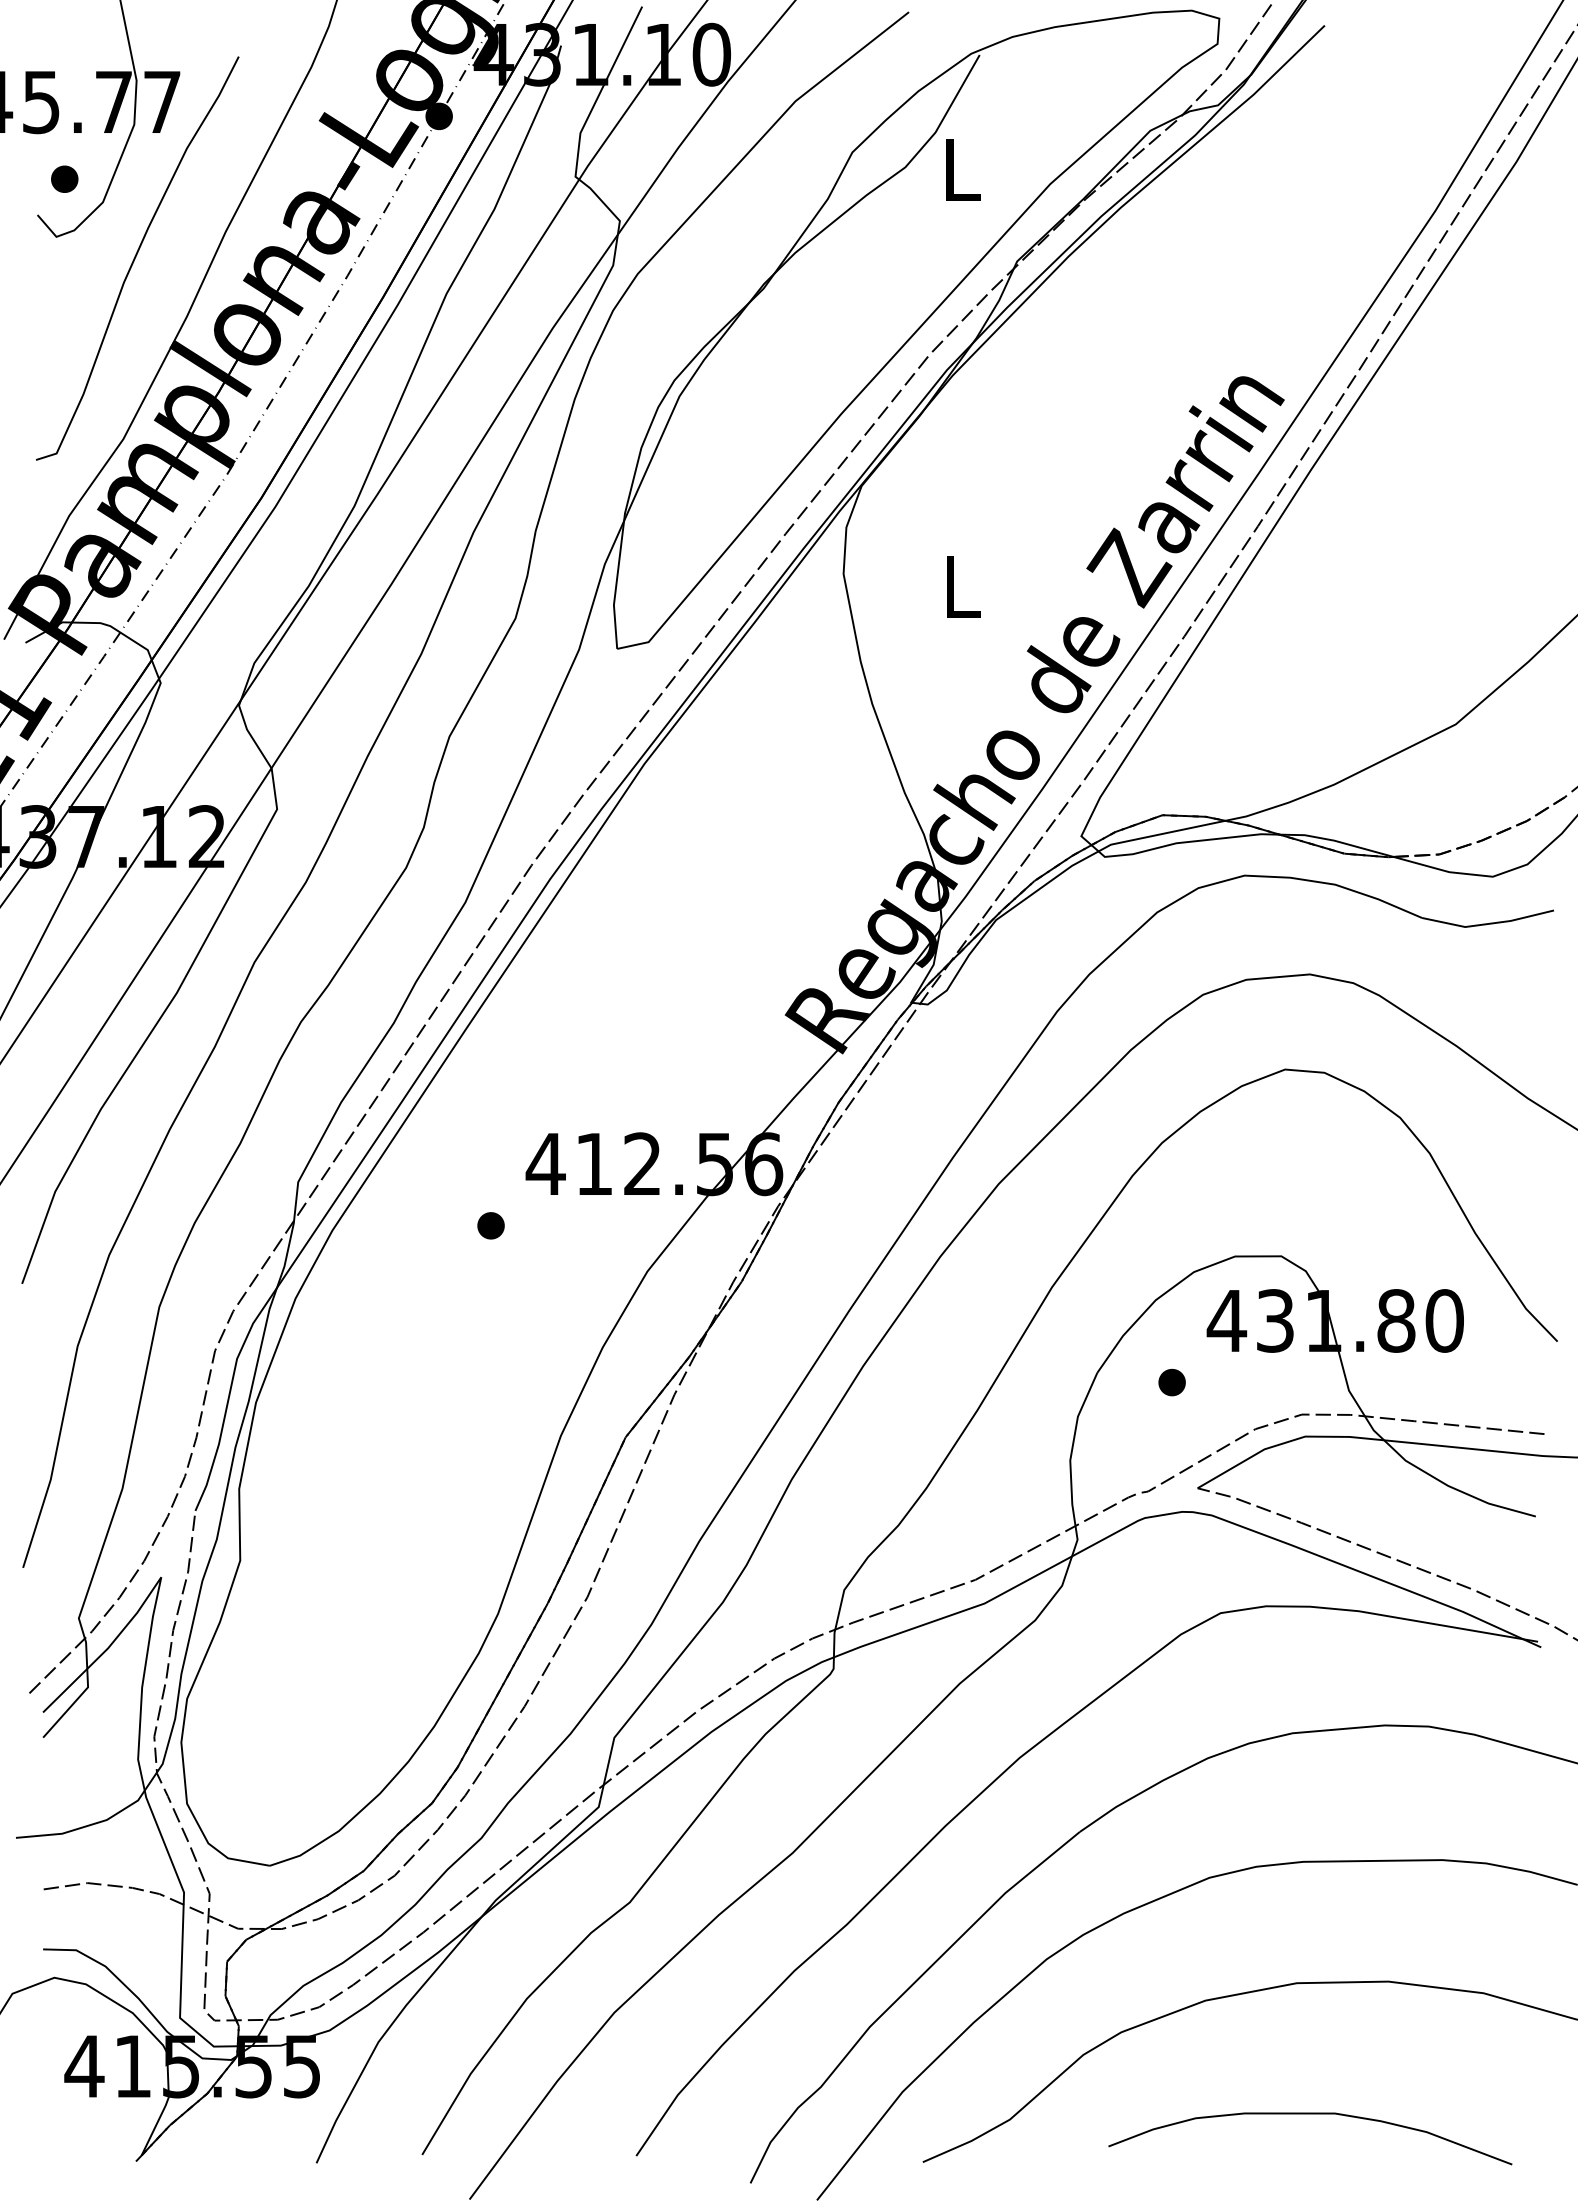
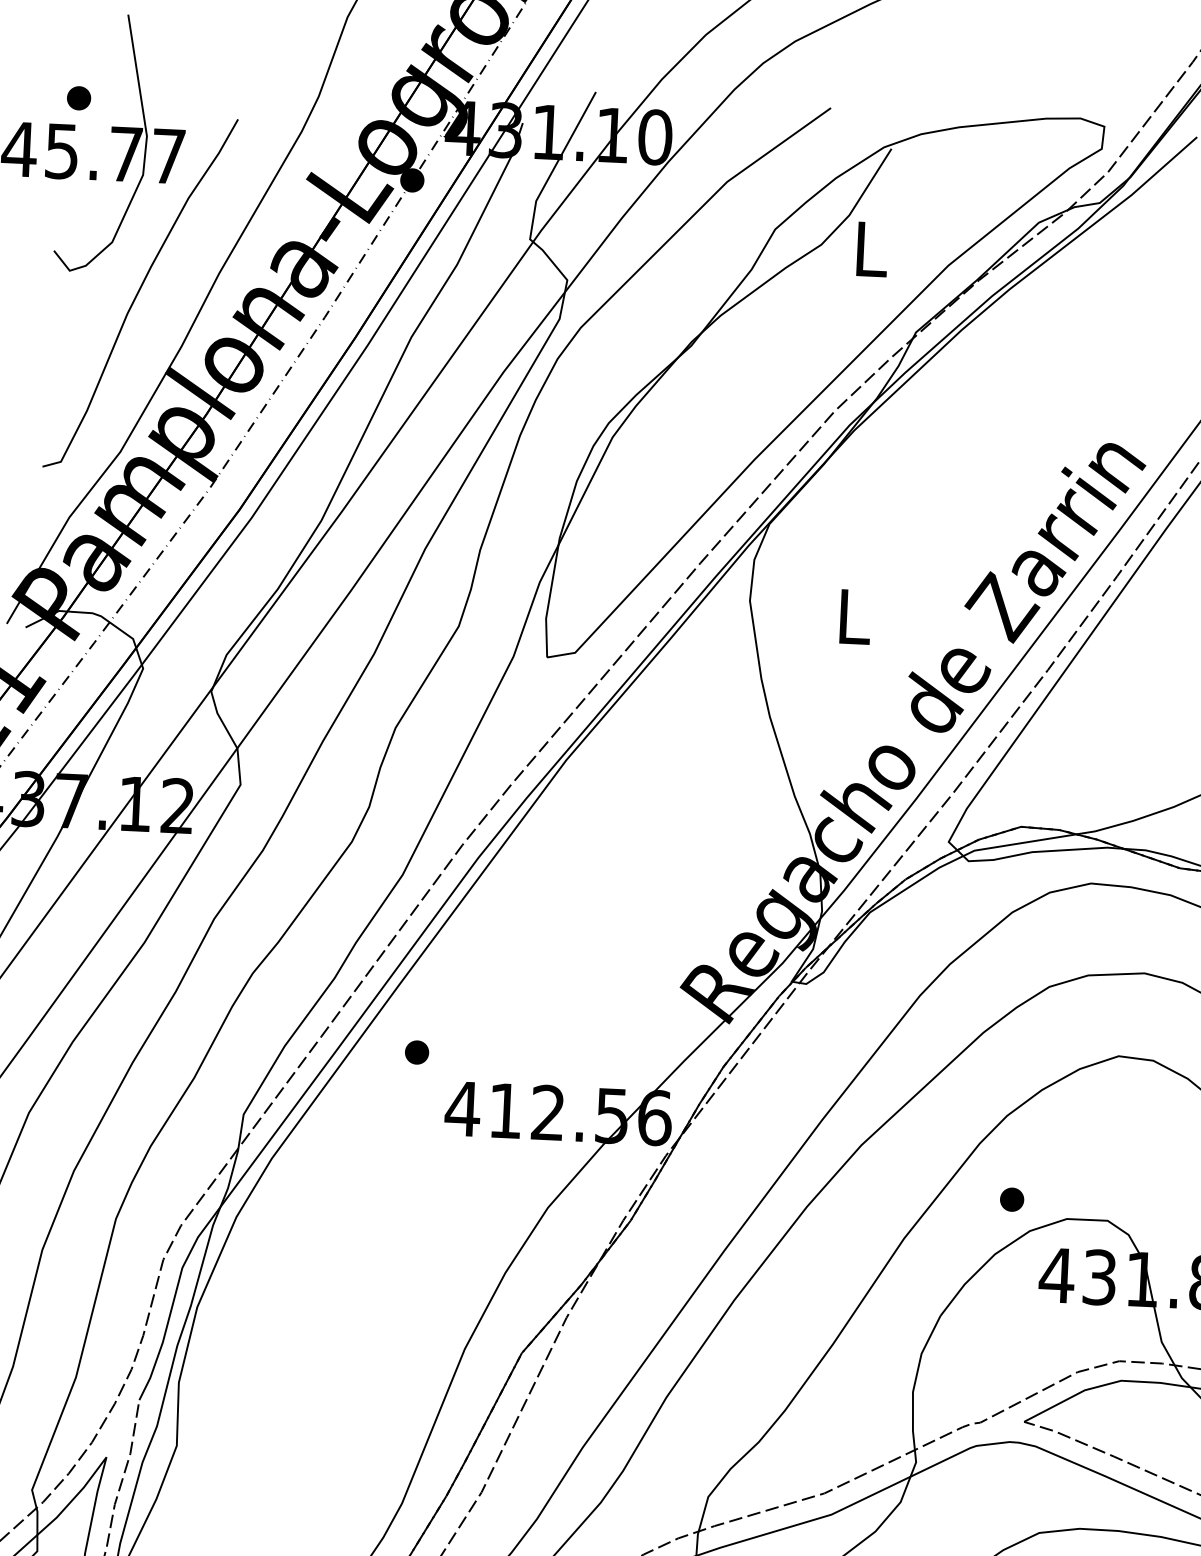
part: (64, 178) -> (78, 97), moved
part: (490, 1225) -> (416, 1052), moved
part: (1171, 1382) -> (1011, 1199), moved

